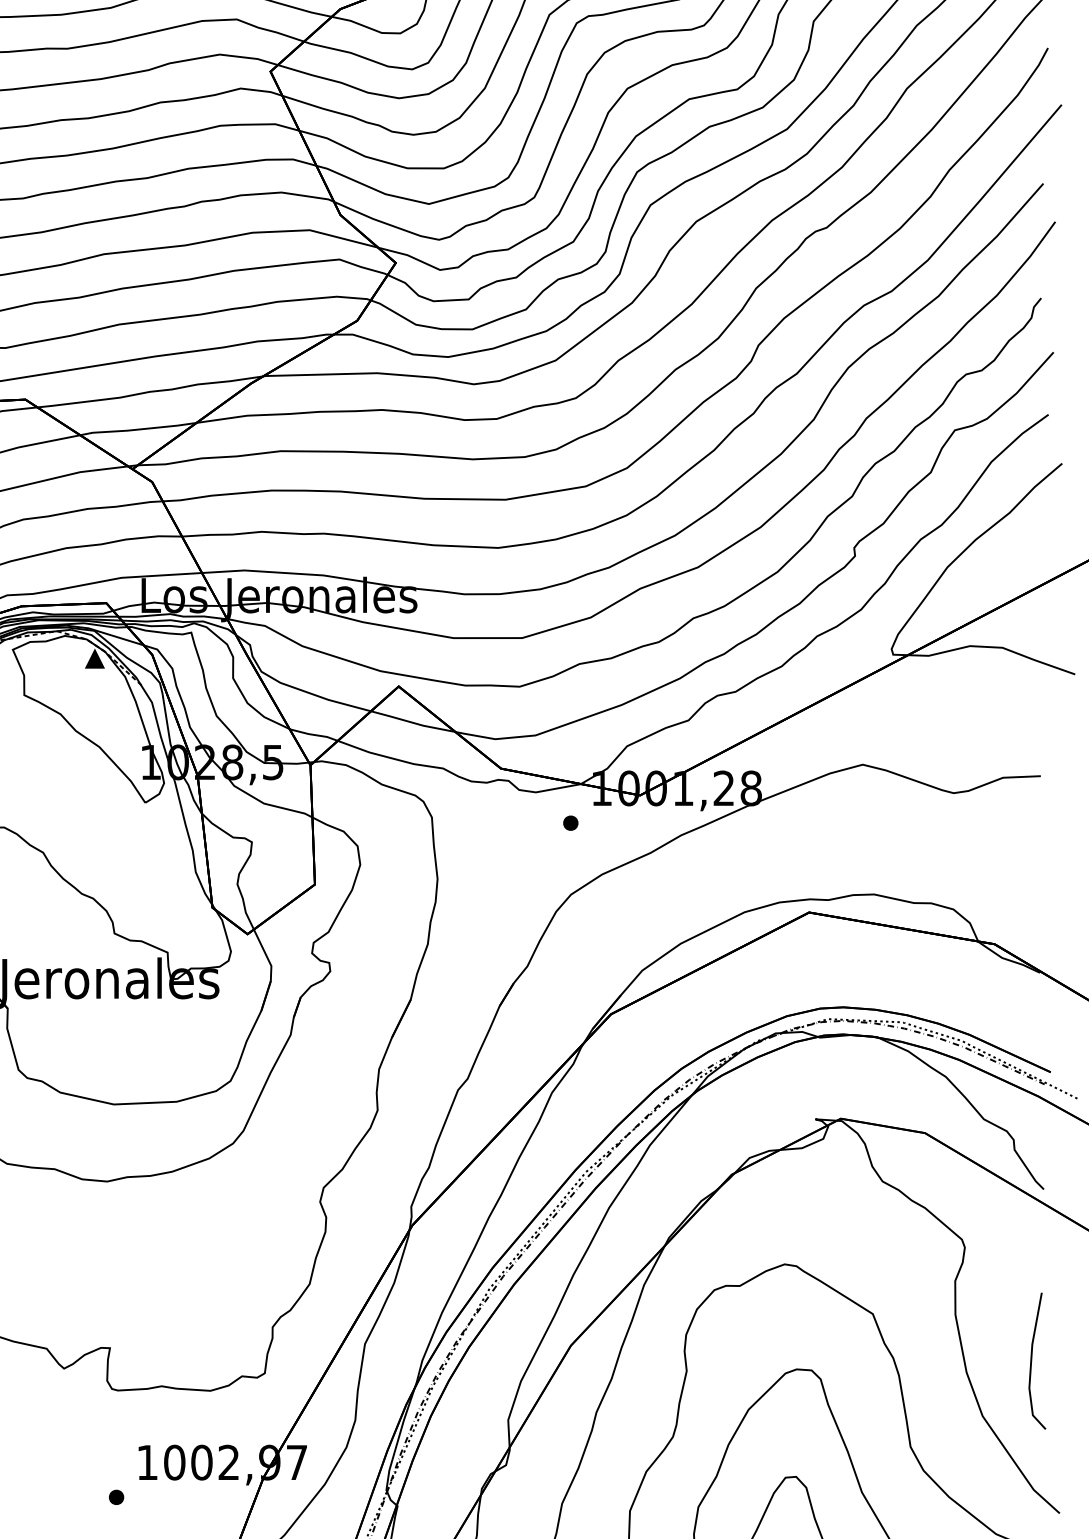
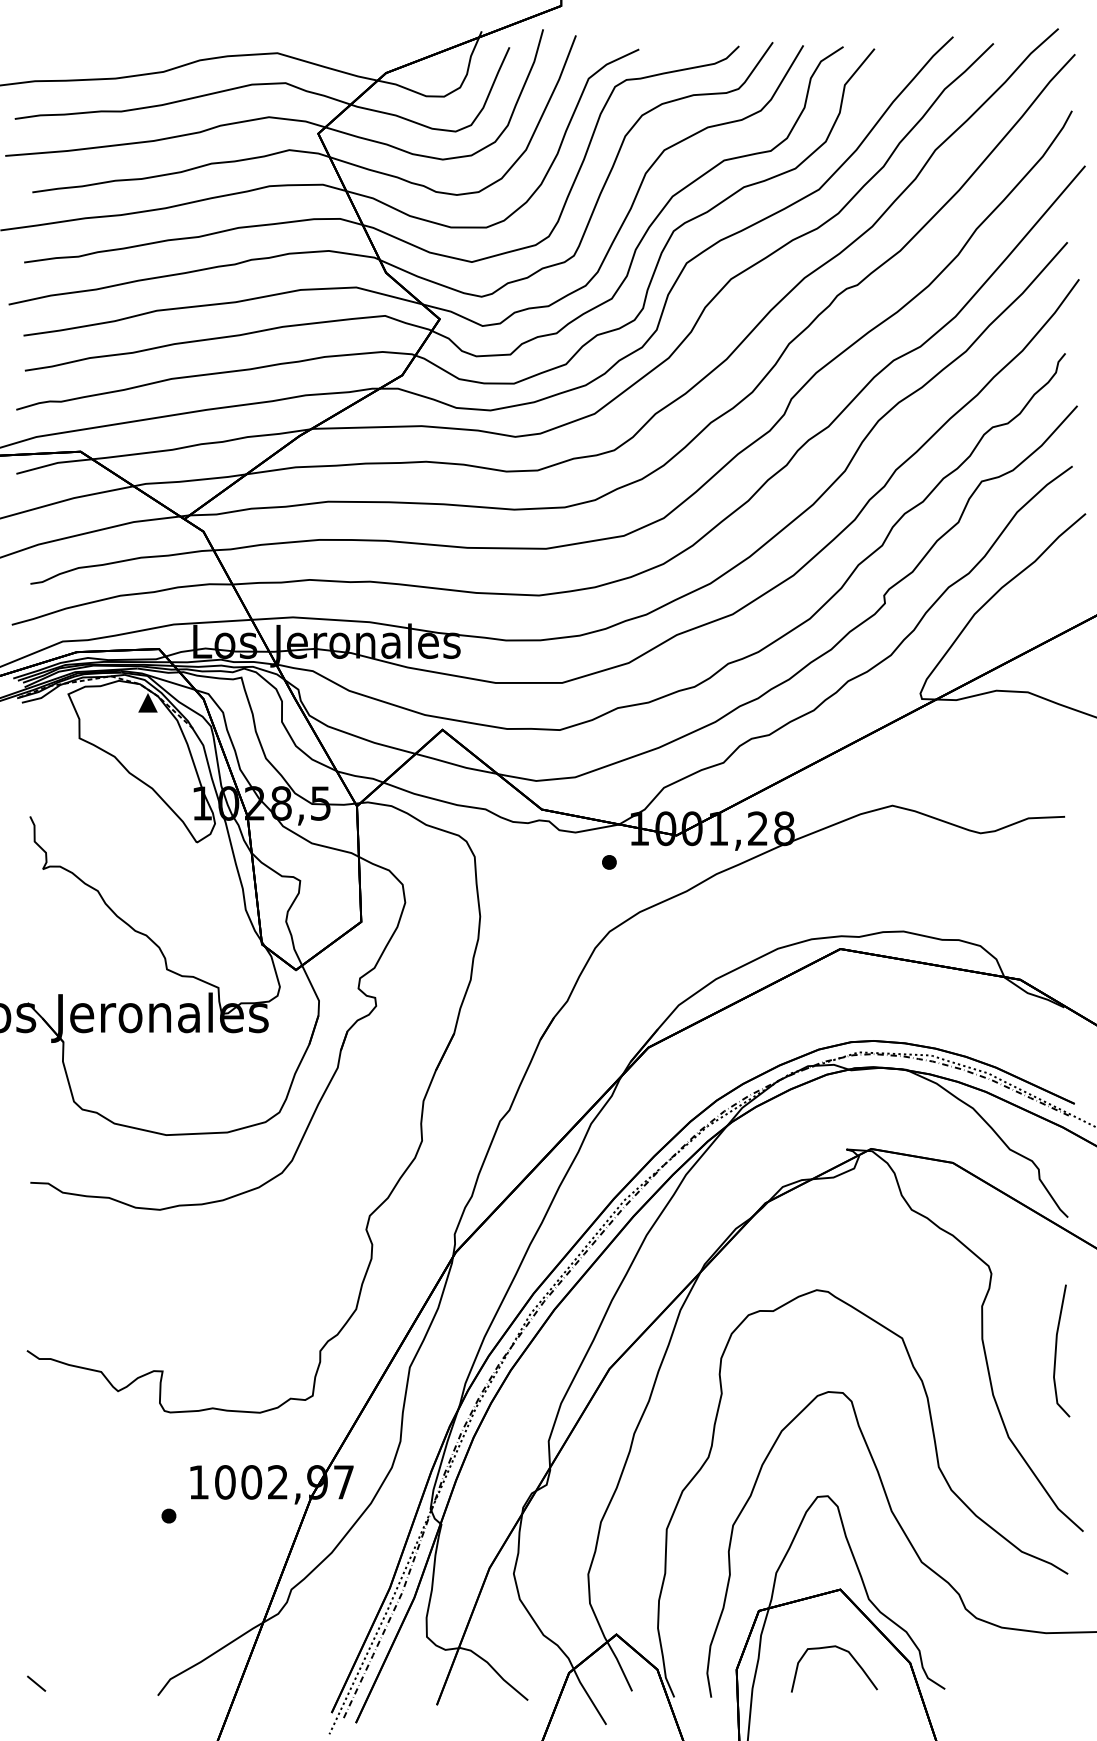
line: (1031, 1360) -> (1056, 1350), moved

